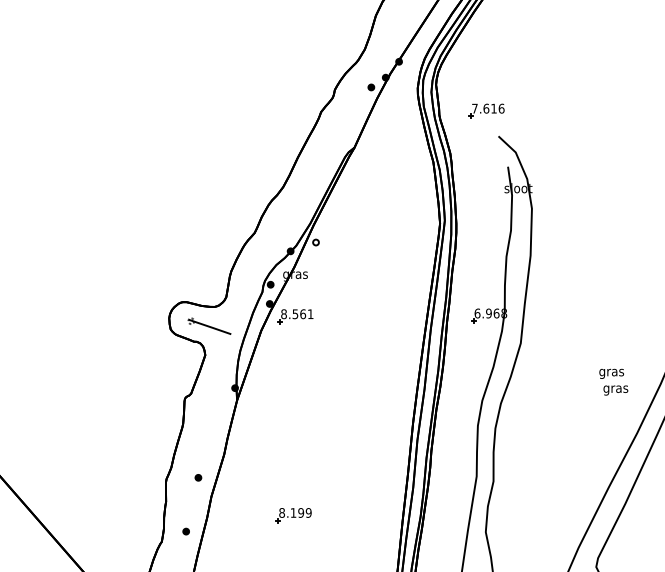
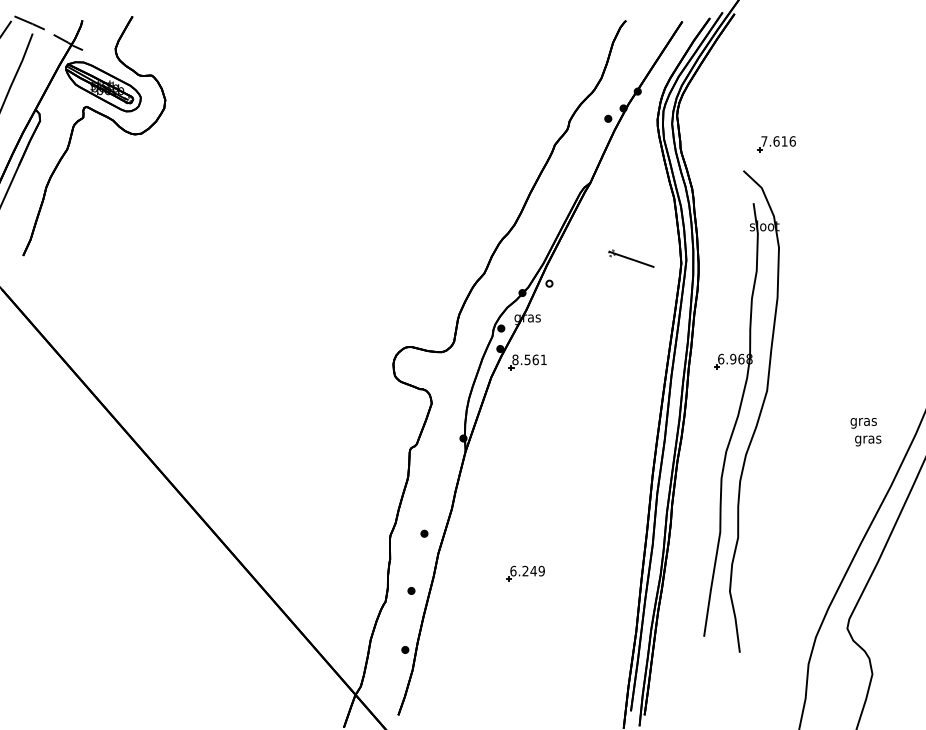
part: (486, 111) -> (776, 144), moved
part: (209, 326) -> (631, 258), moved
text: (291, 512) -> (523, 570), 8.199 -> 6.249

